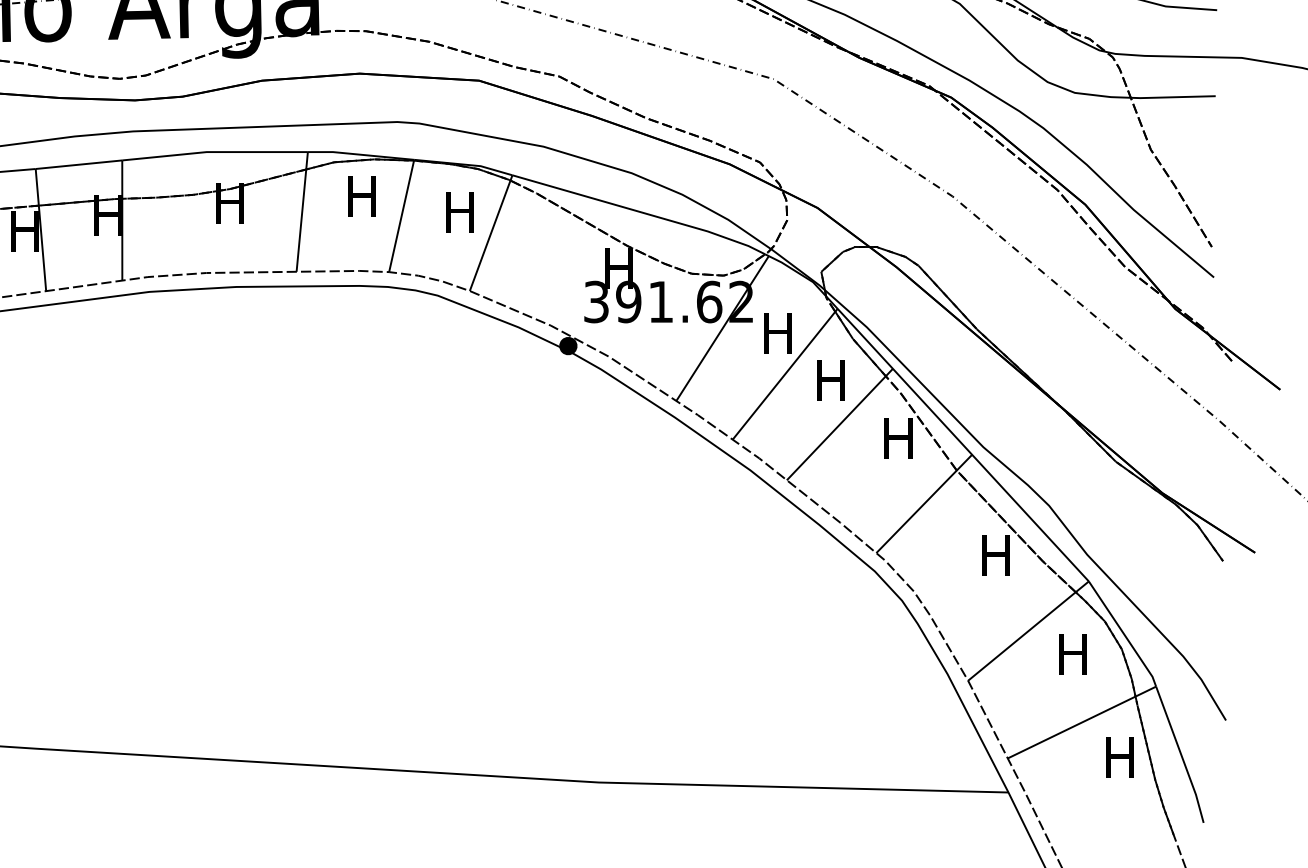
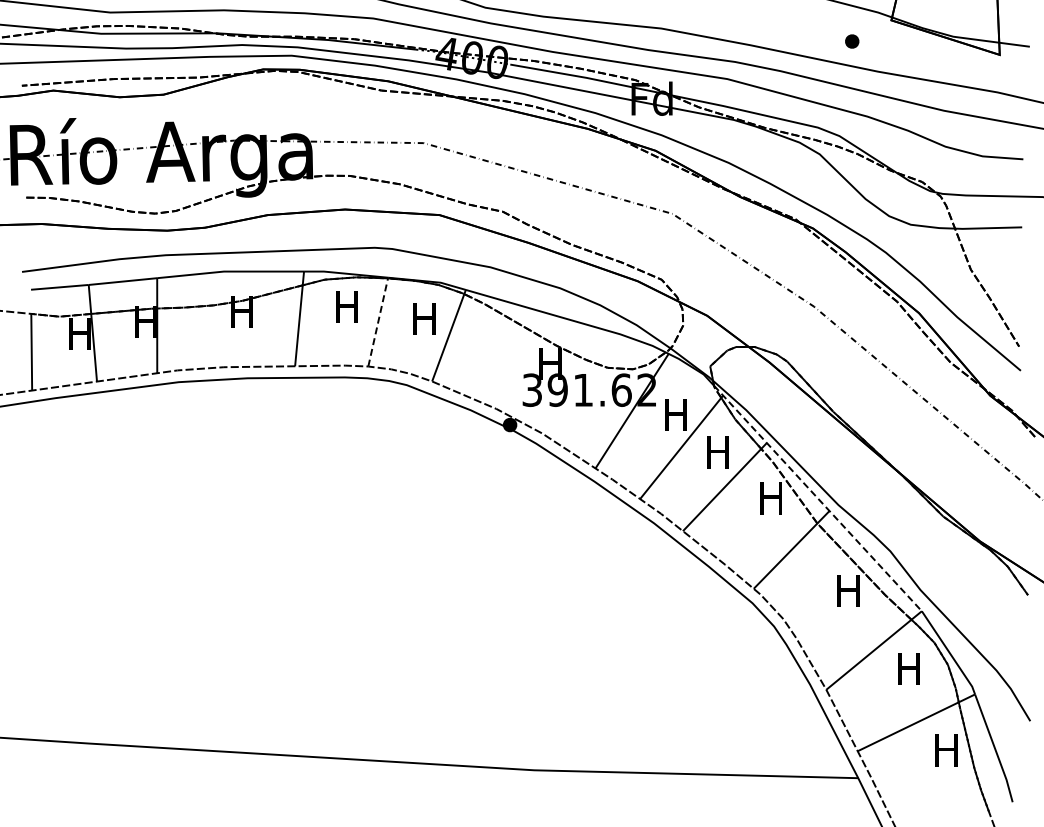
line: (402, 215) -> (378, 321), solid -> dashed
line: (958, 438) -> (818, 498), solid -> dashed

